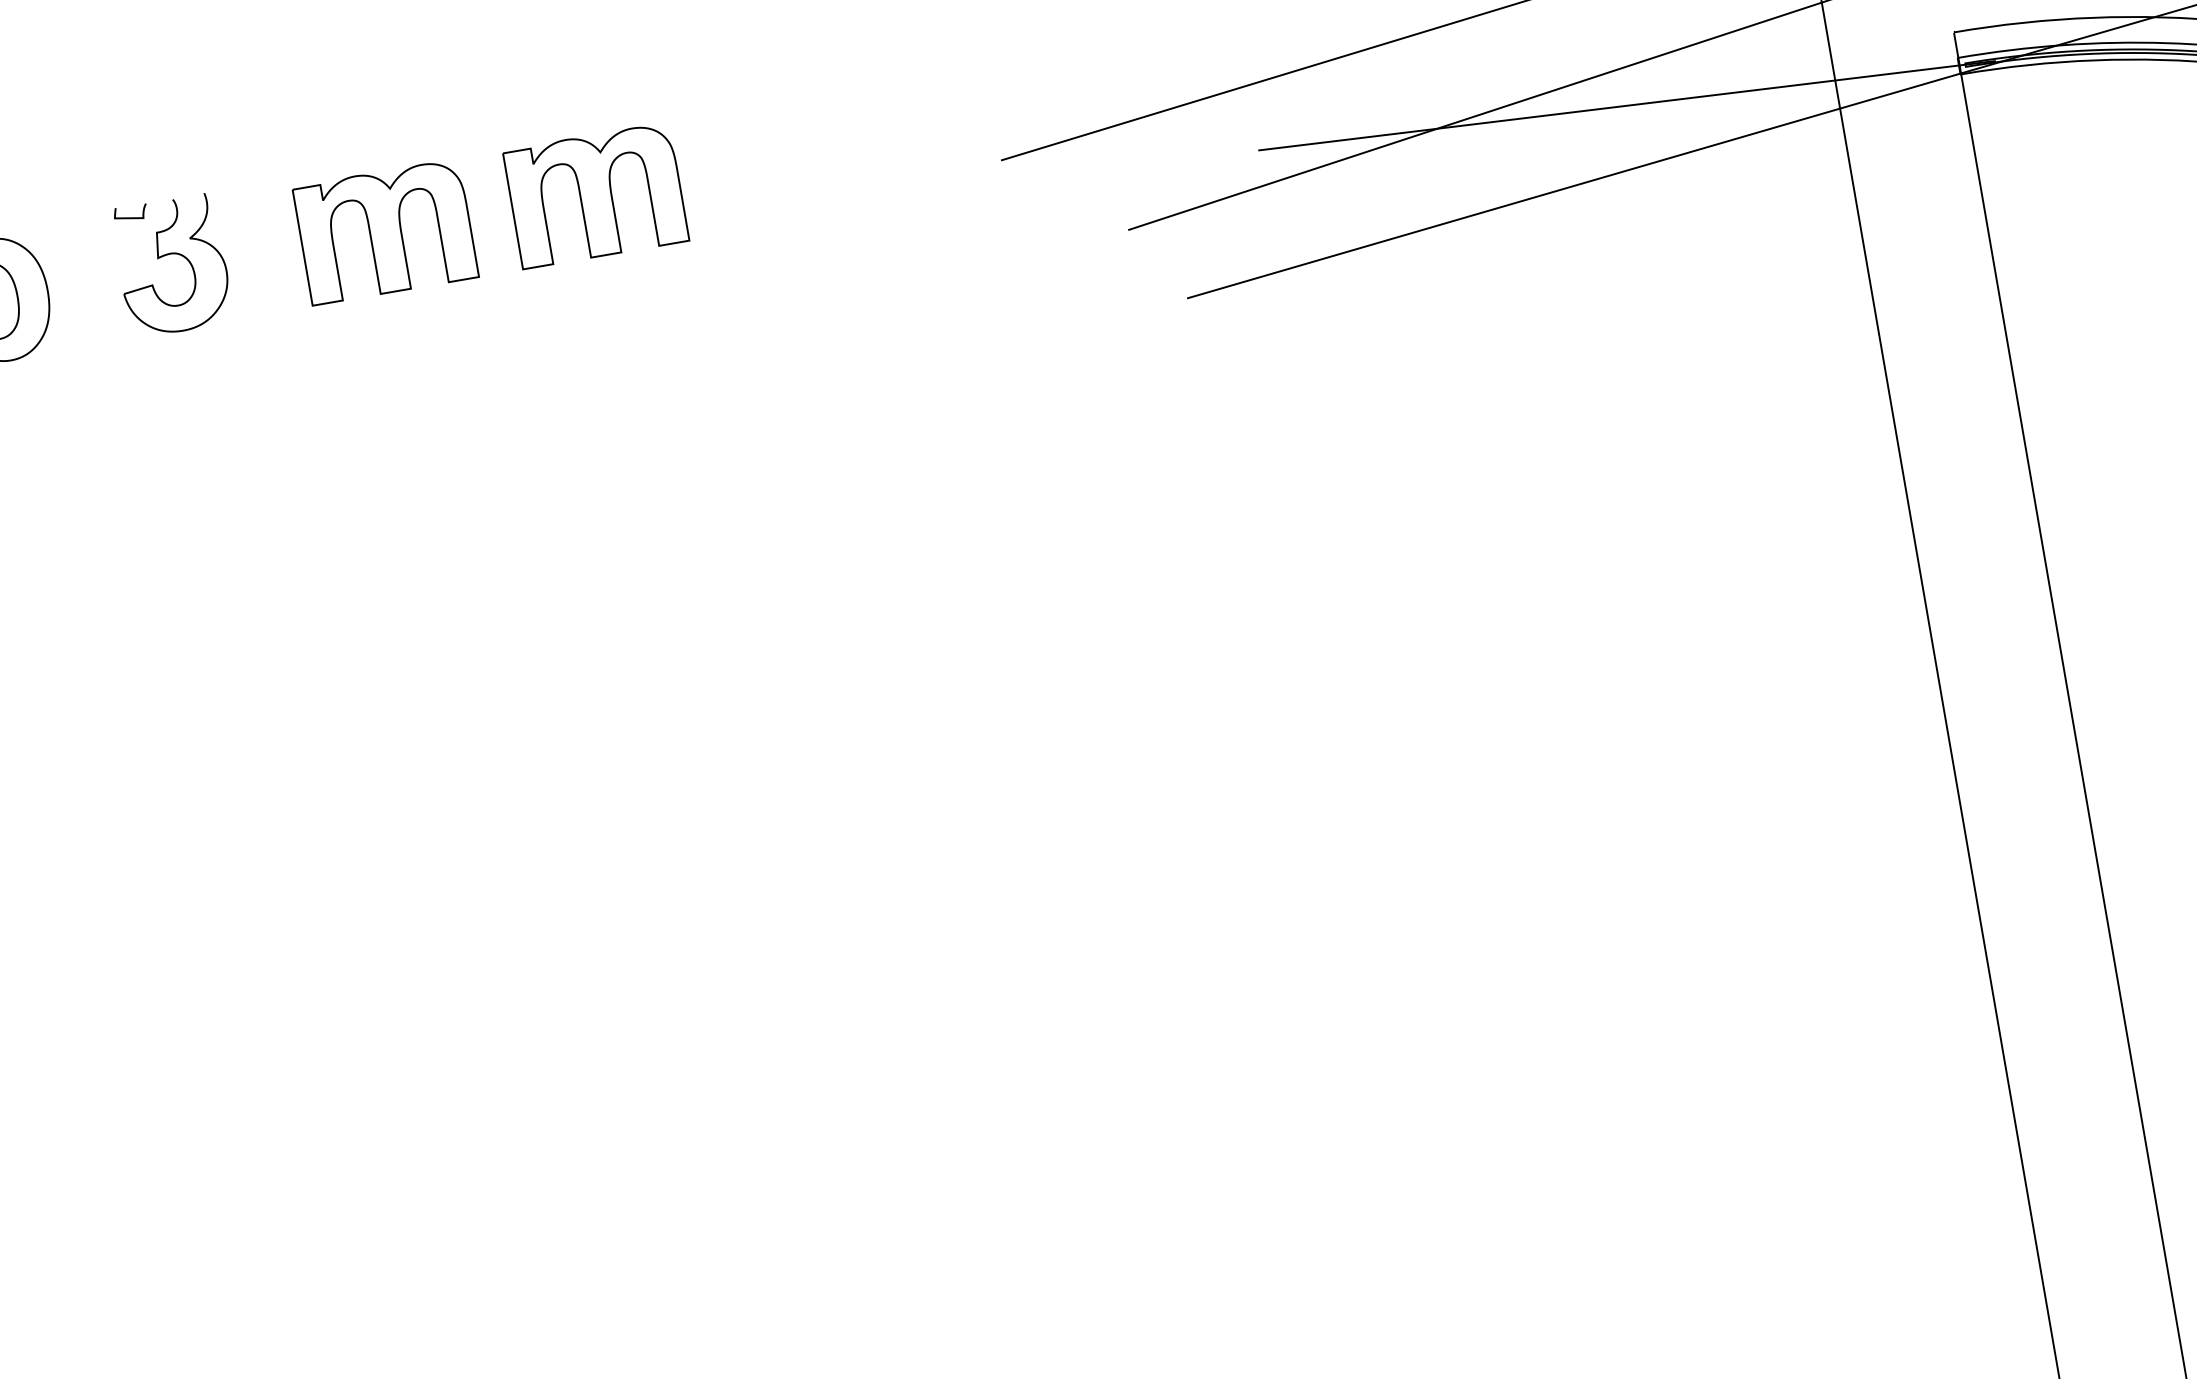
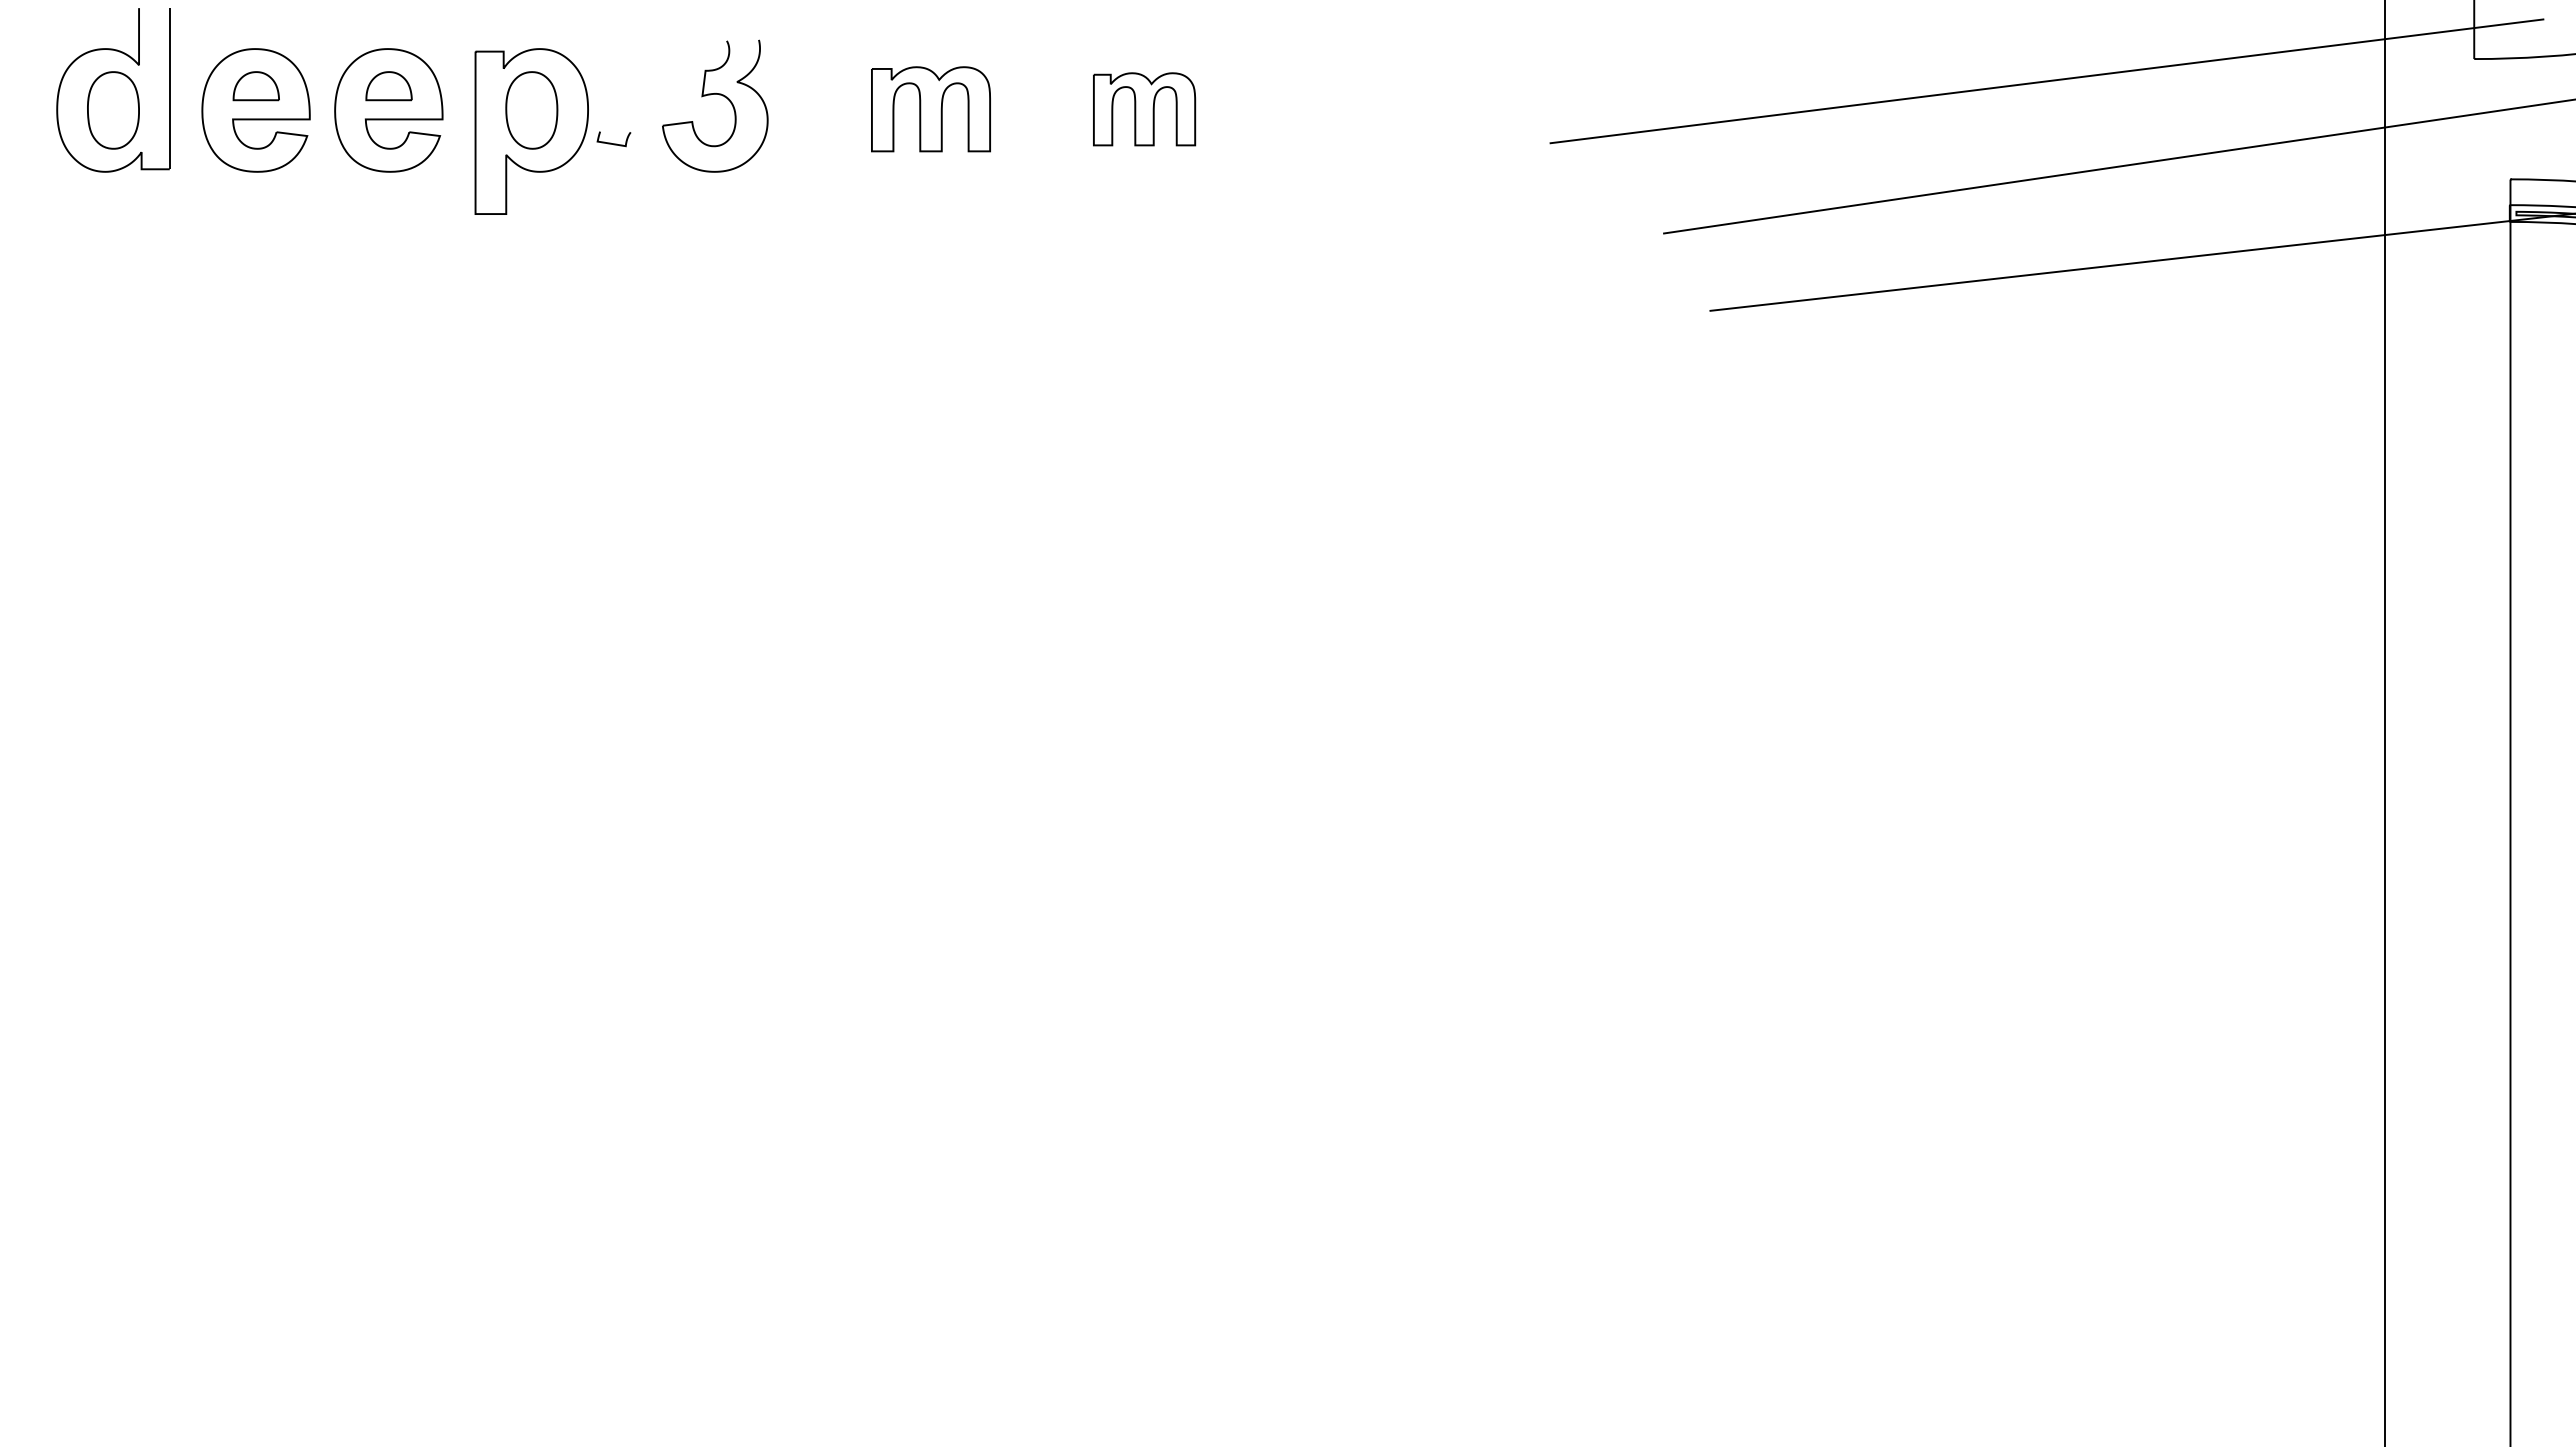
line: (1626, 105) -> (2175, 195), removed
part: (596, 196) -> (1144, 109), size x0.6
curve: (128, 216) -> (611, 142), moved
part: (385, 232) -> (930, 109), size x0.7

